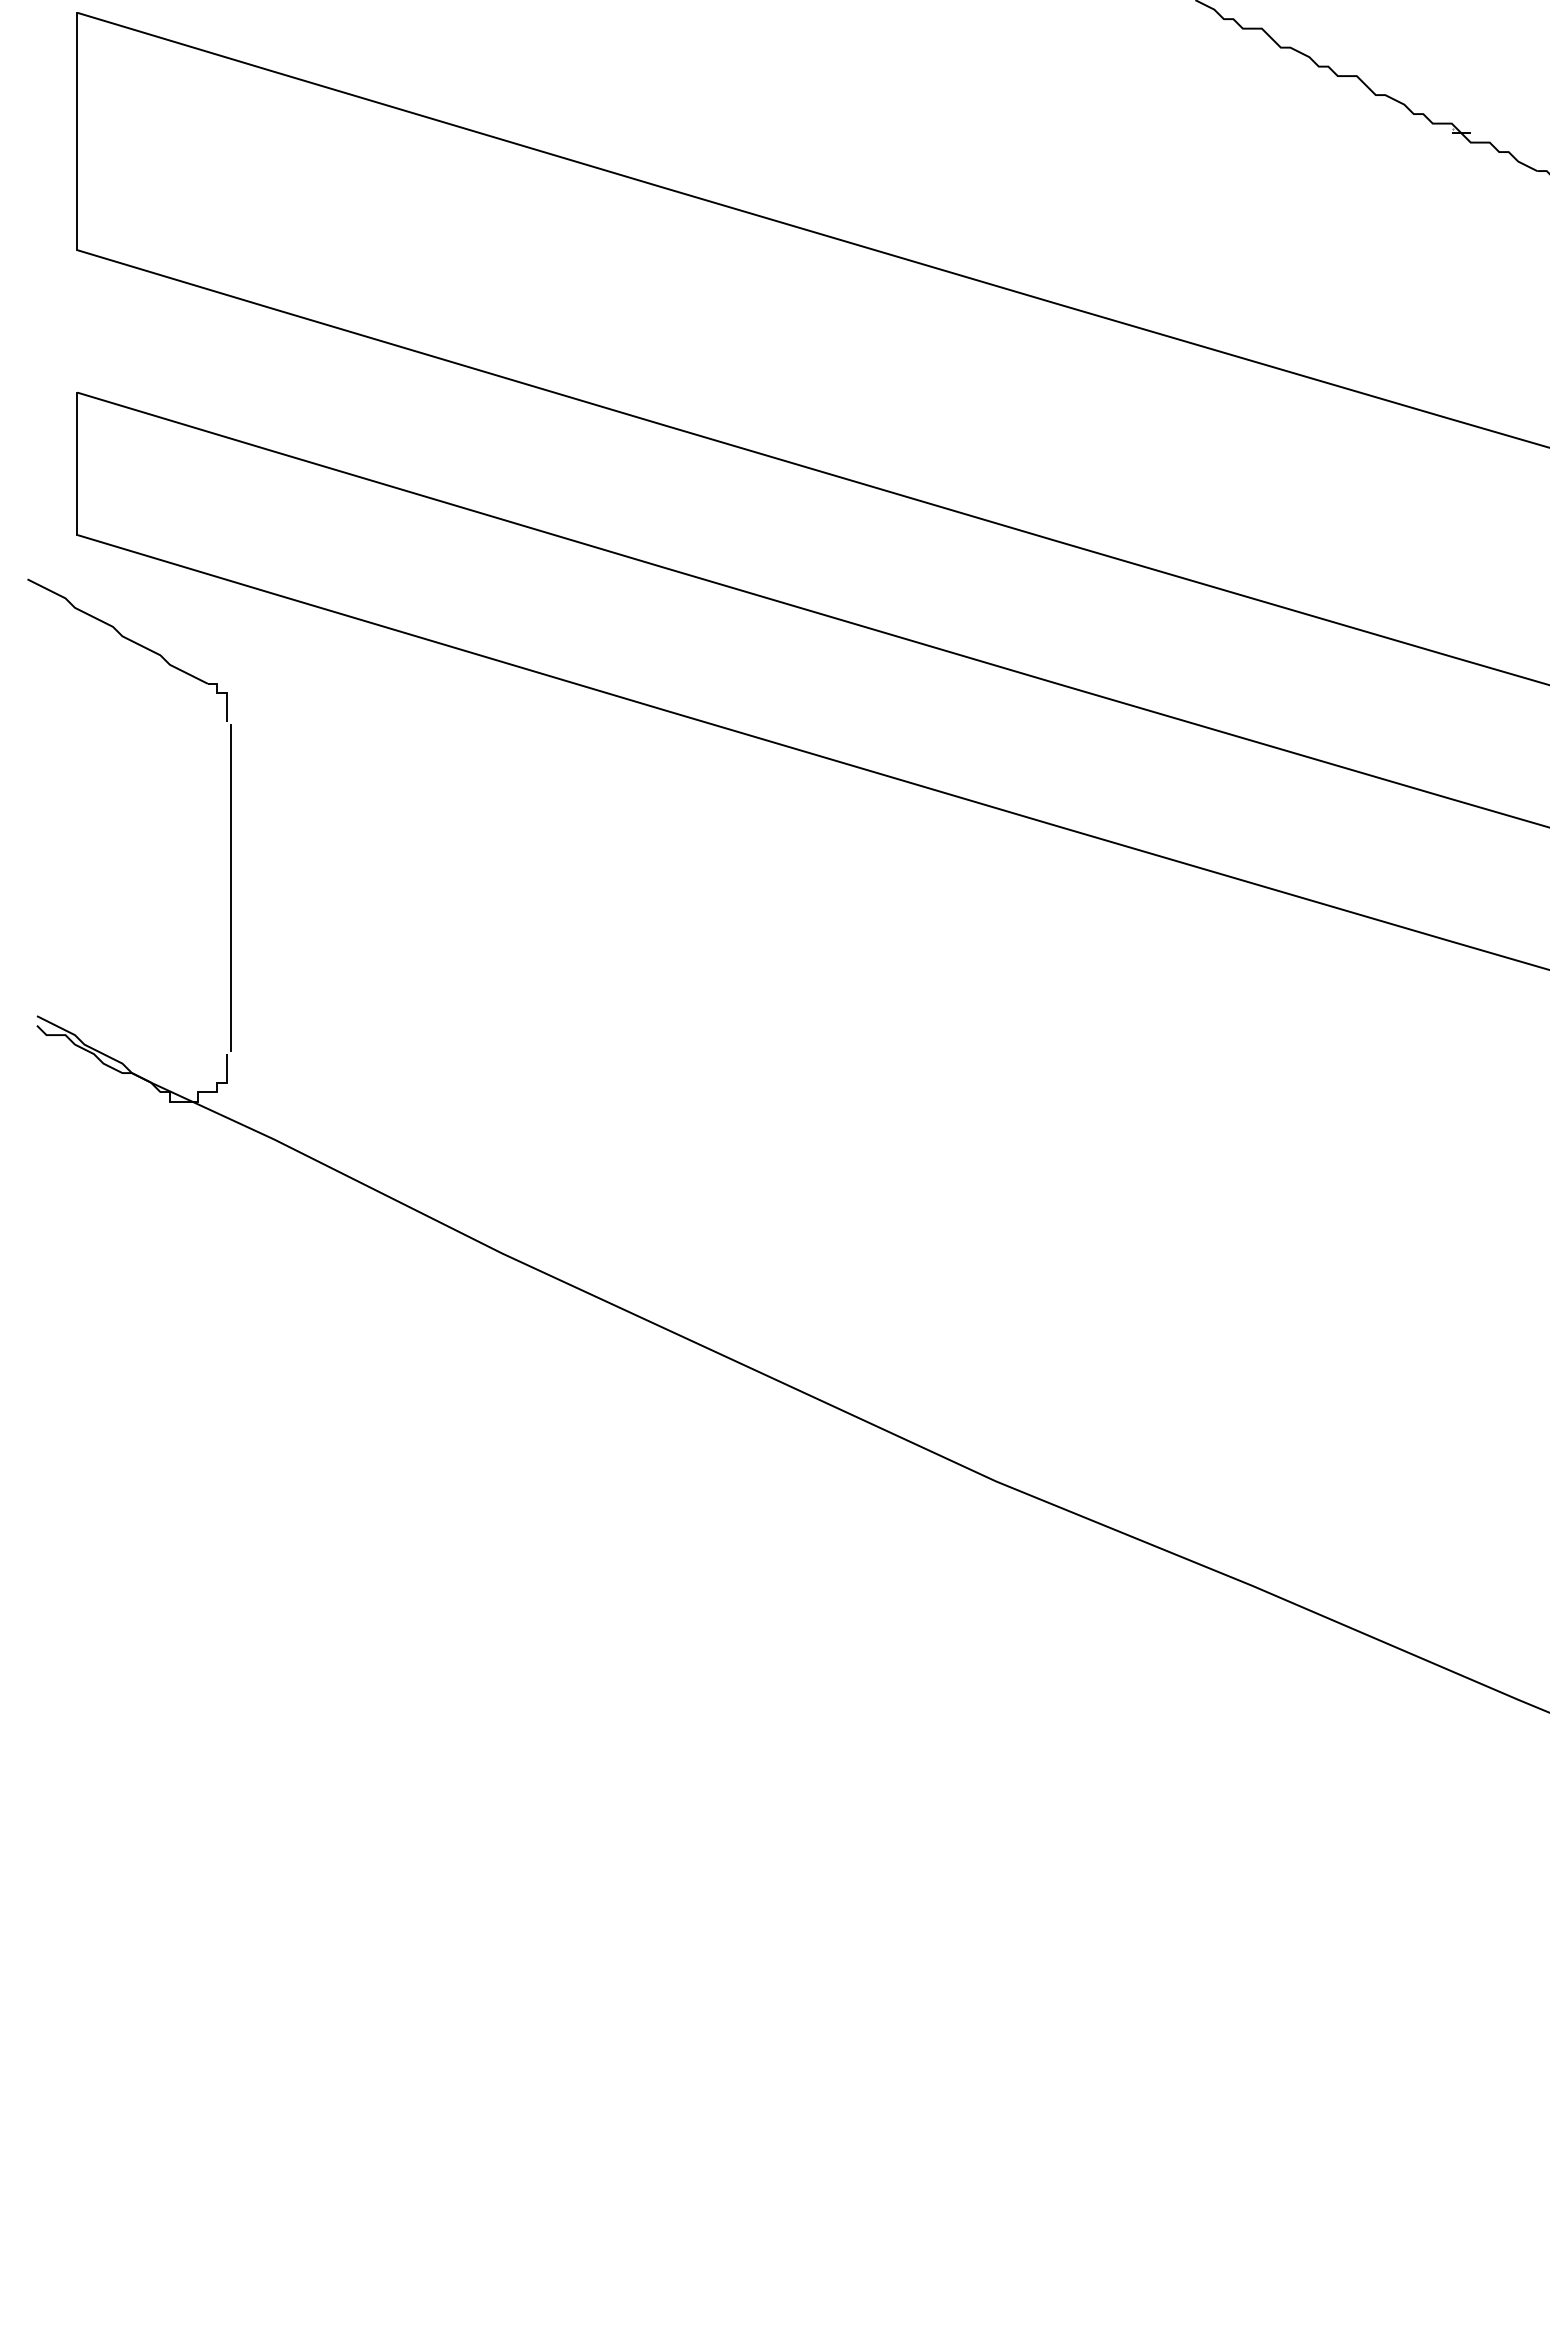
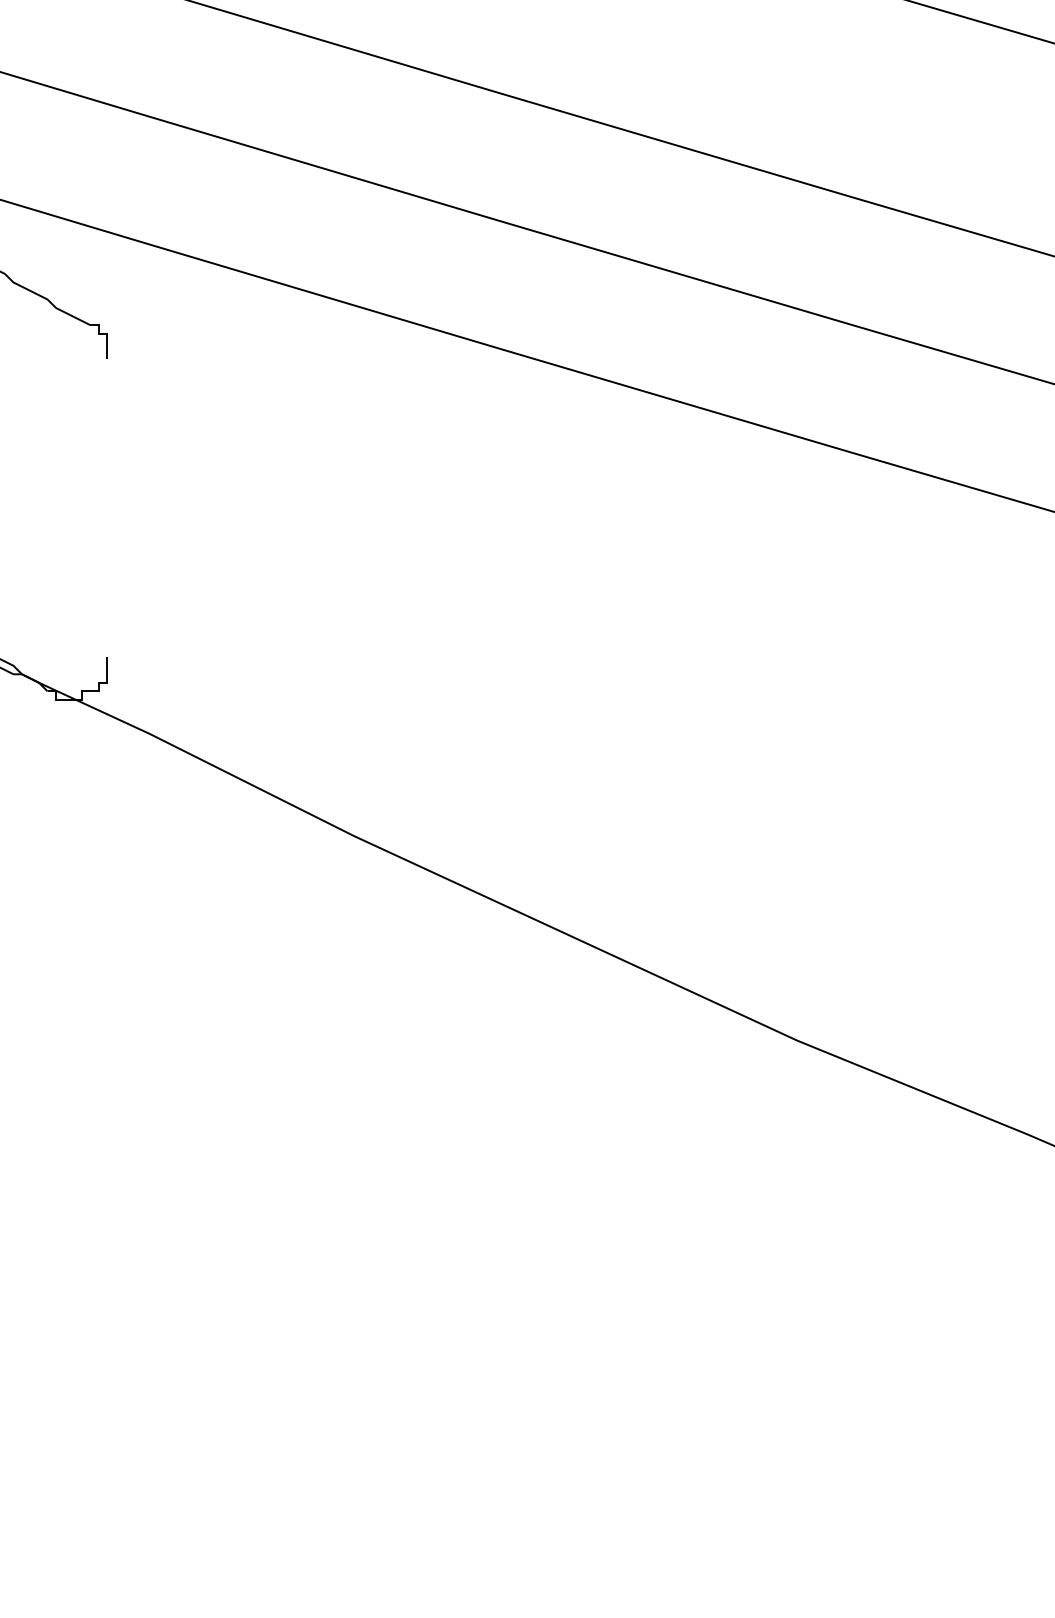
line: (231, 888) -> (111, 508), removed

